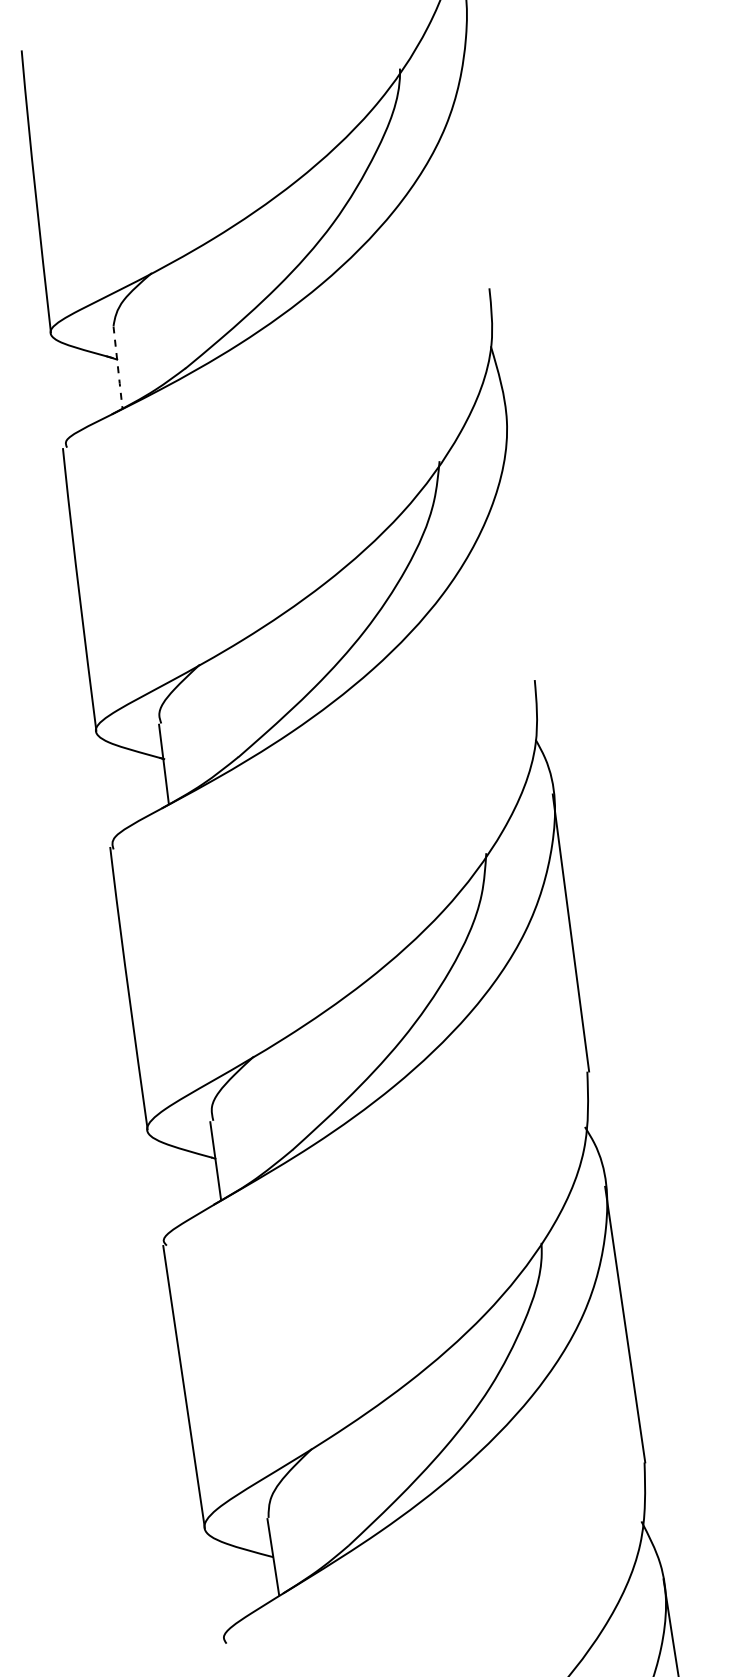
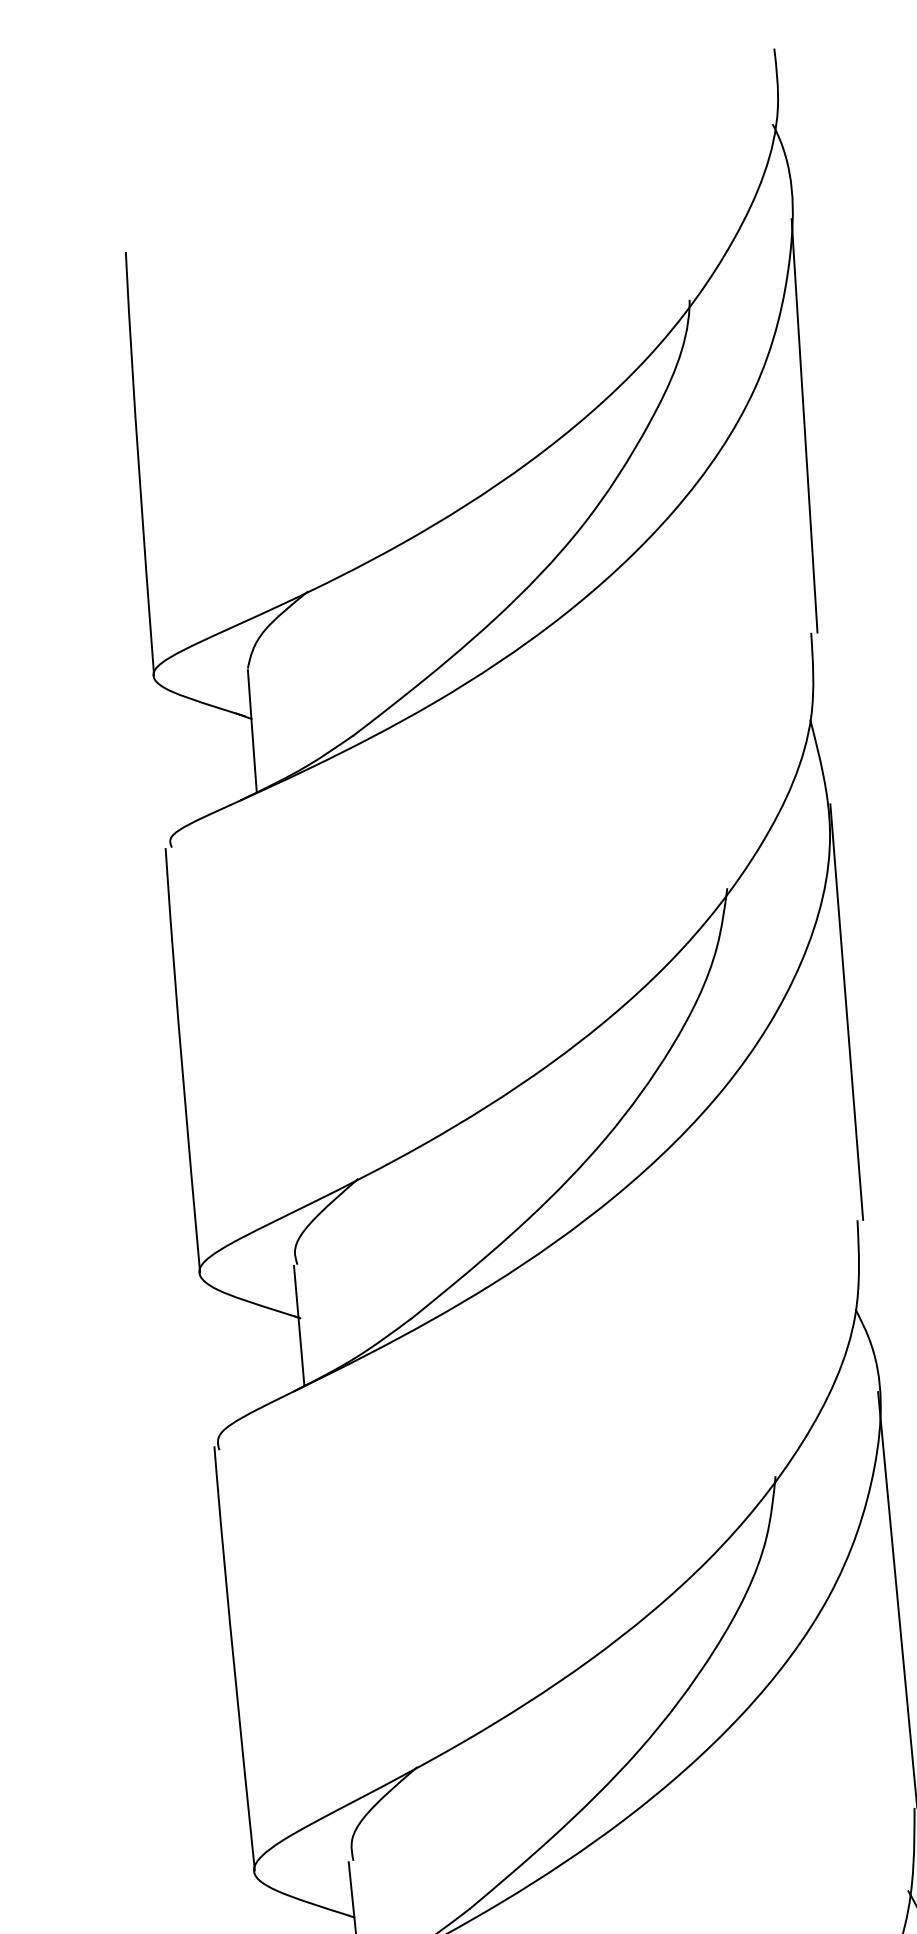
line: (479, 150) -> (803, 426), added
line: (118, 367) -> (253, 730), dashed -> solid
line: (522, 540) -> (846, 1011), added

